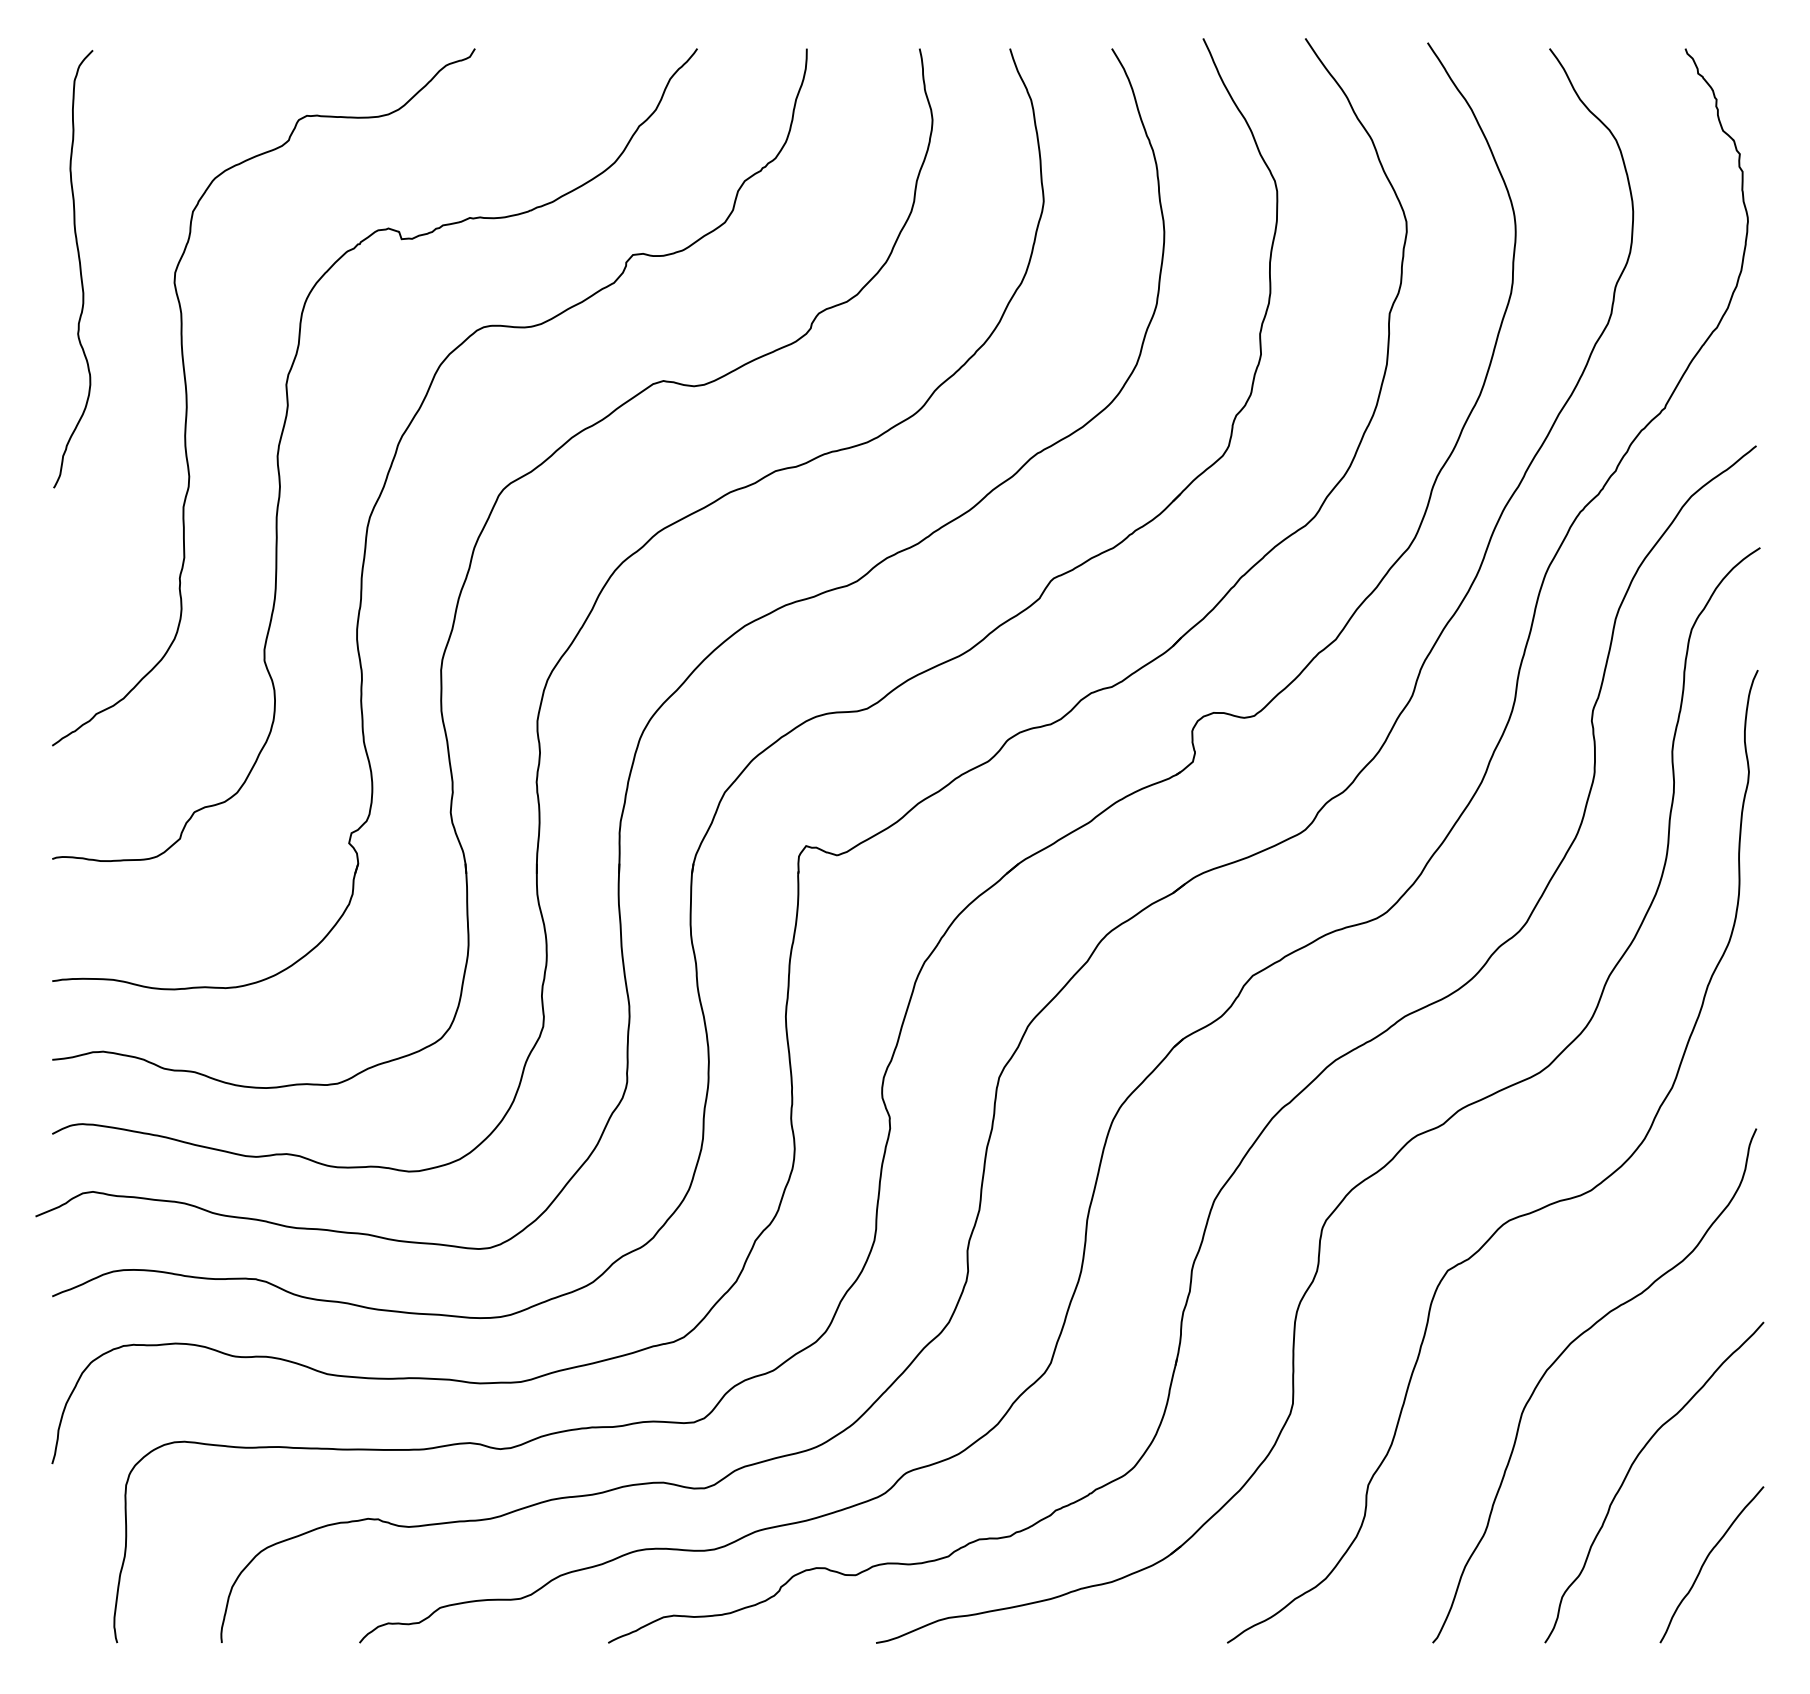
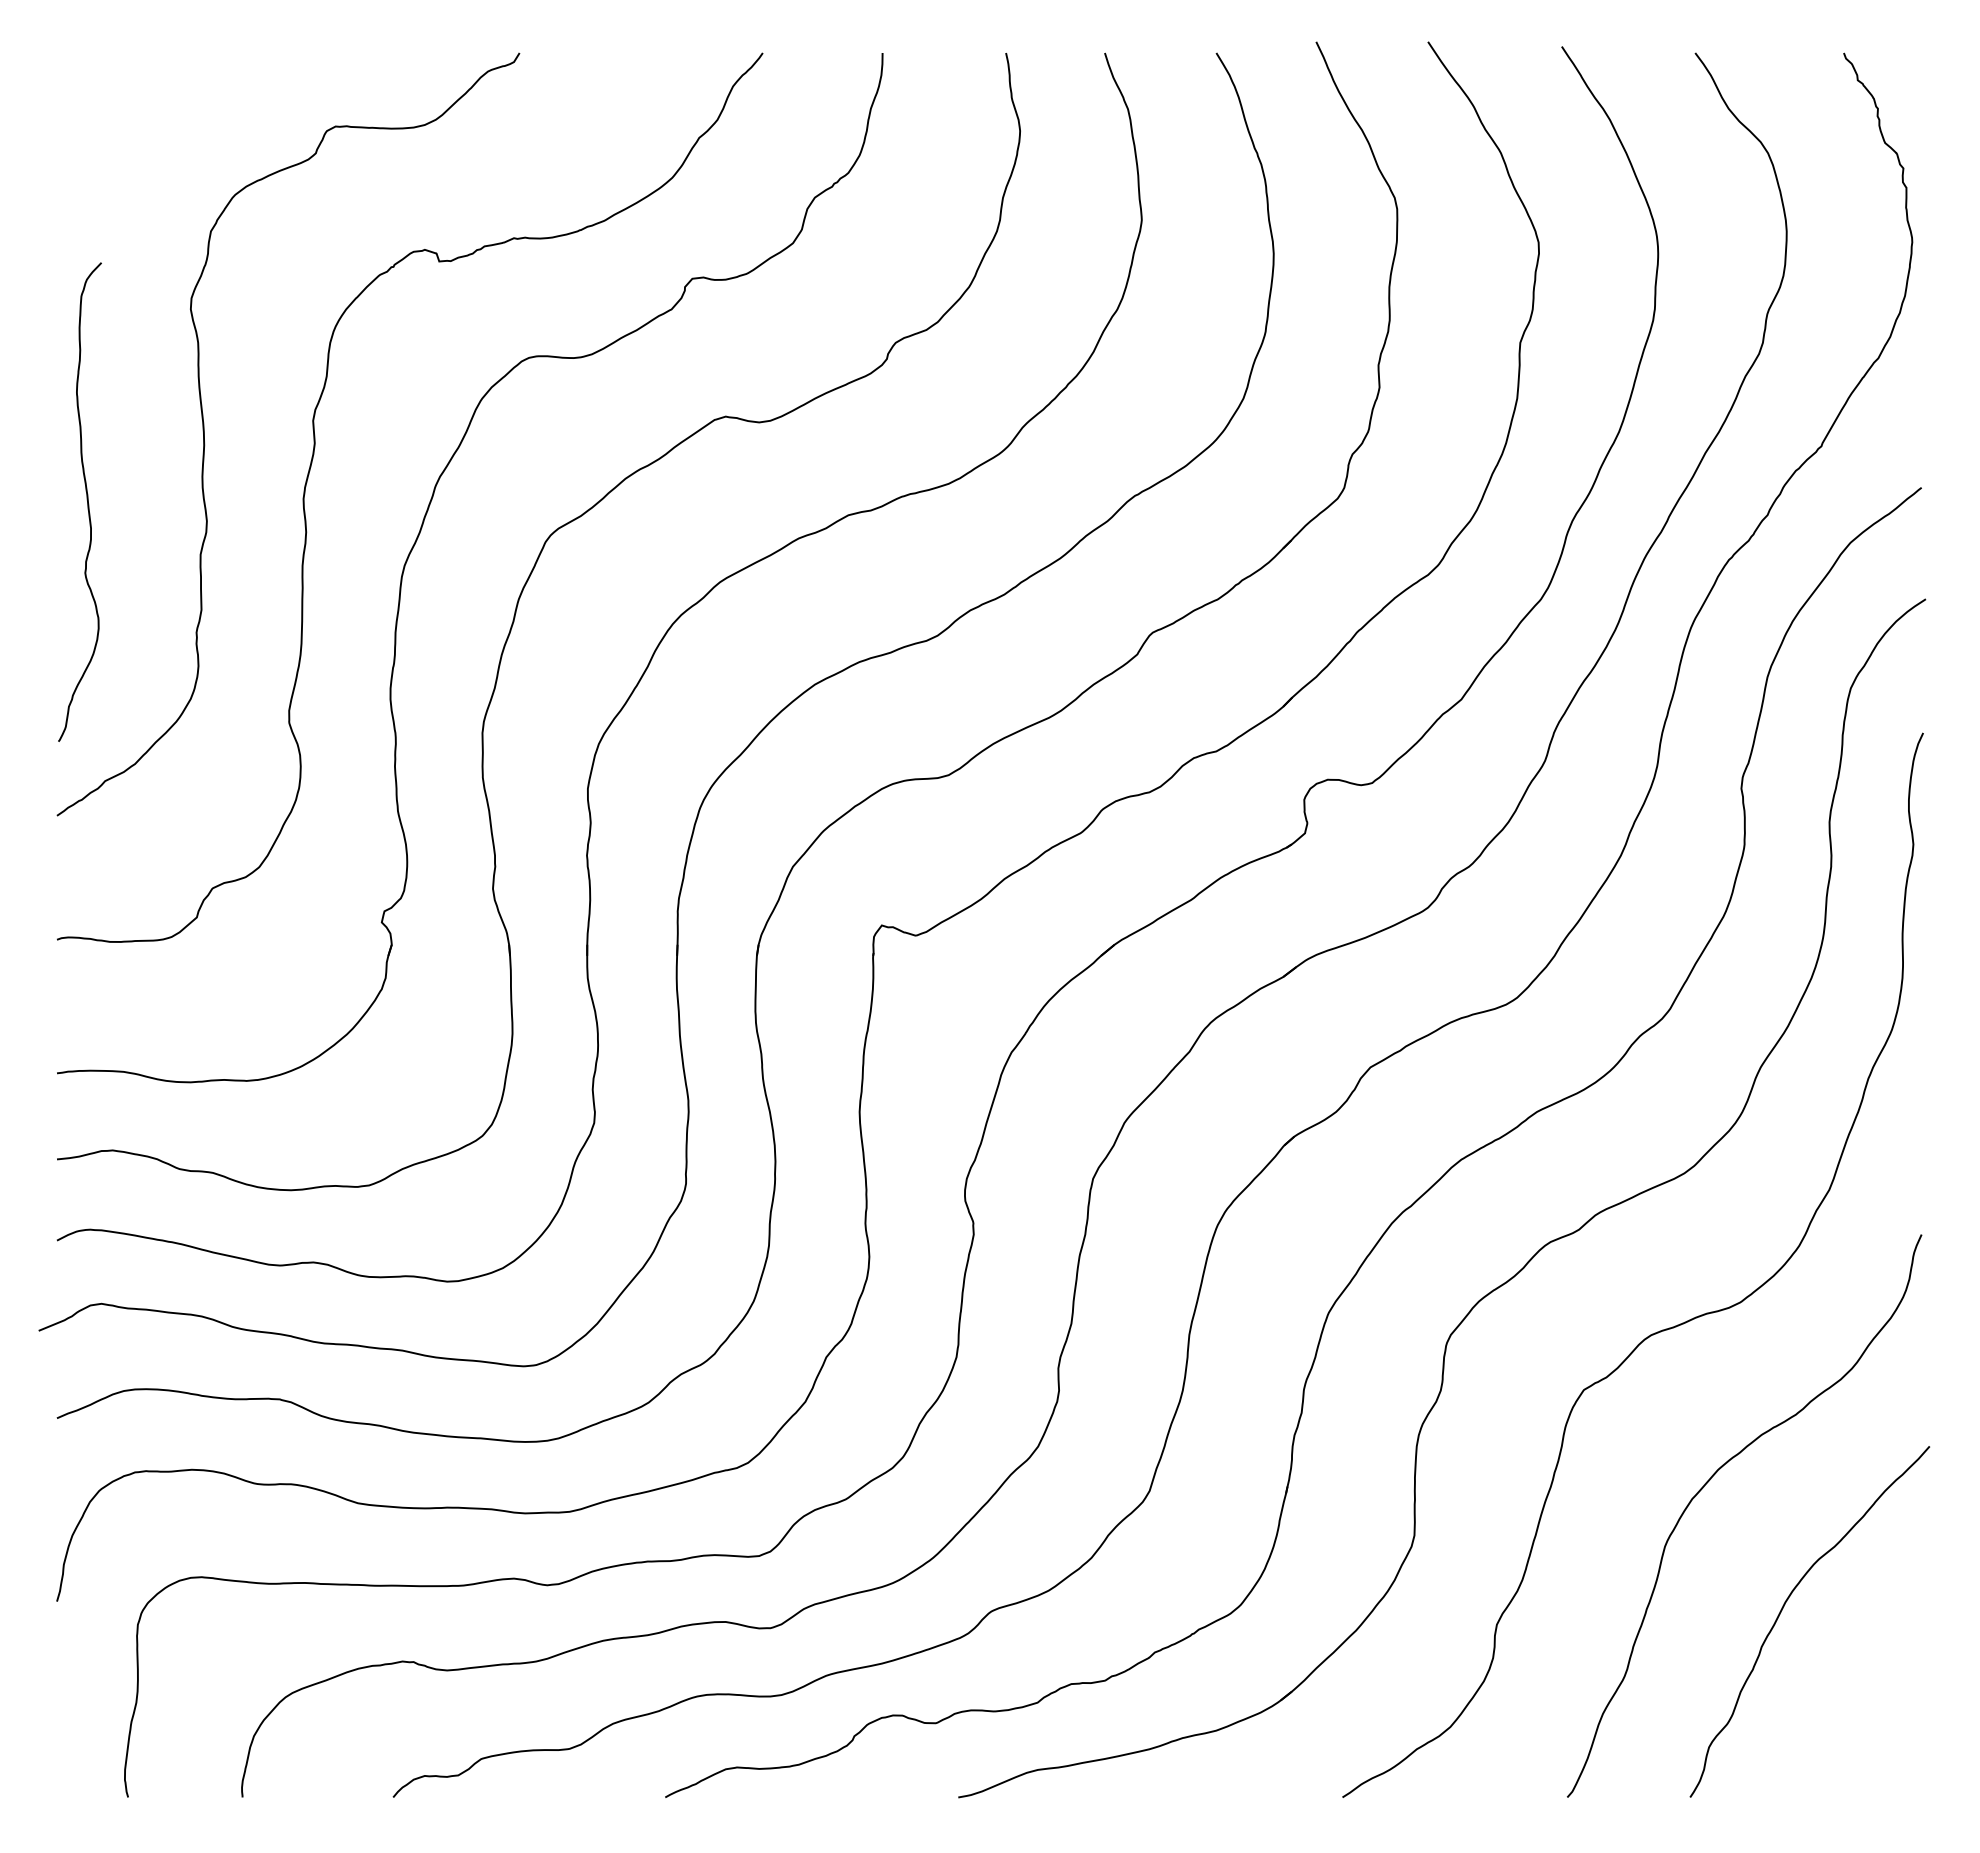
curve: (79, 269) -> (86, 502), moved
curve: (1705, 1562) -> (1865, 1709), removed

